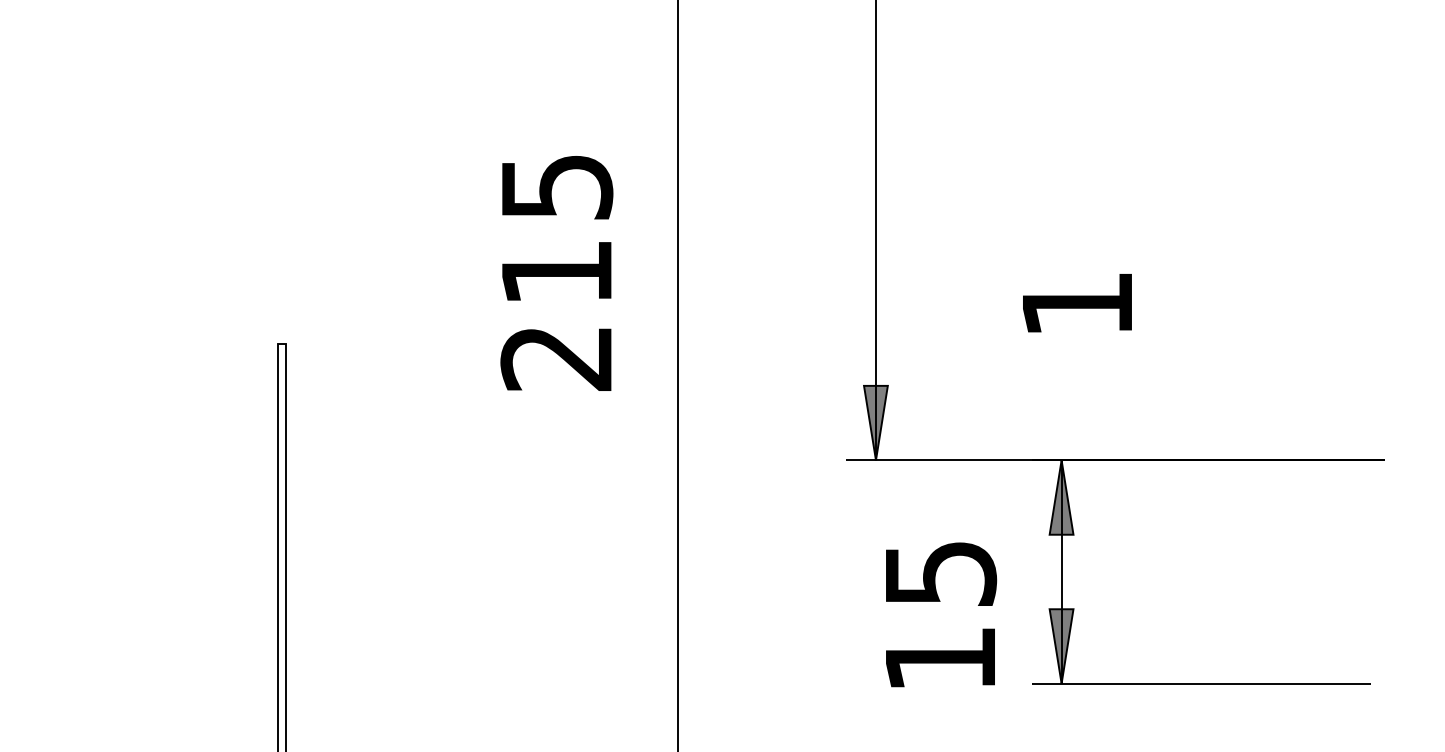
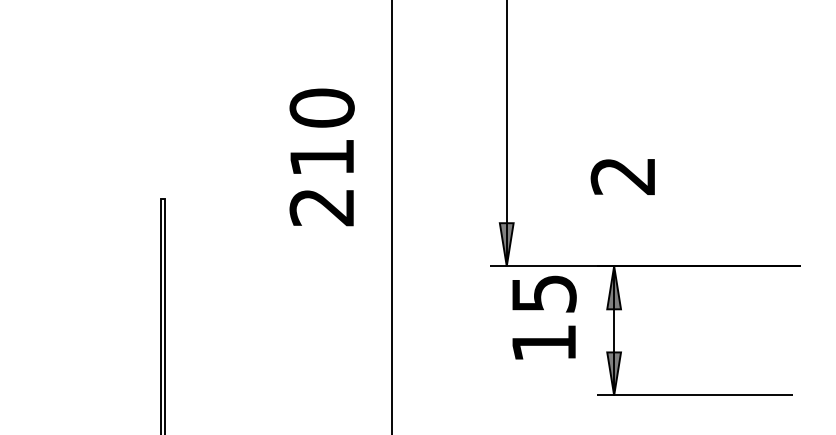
text: (555, 185) -> (321, 107), 215 -> 210
text: (1076, 305) -> (622, 176), 1 -> 2
text: (941, 614) -> (544, 317), moved

